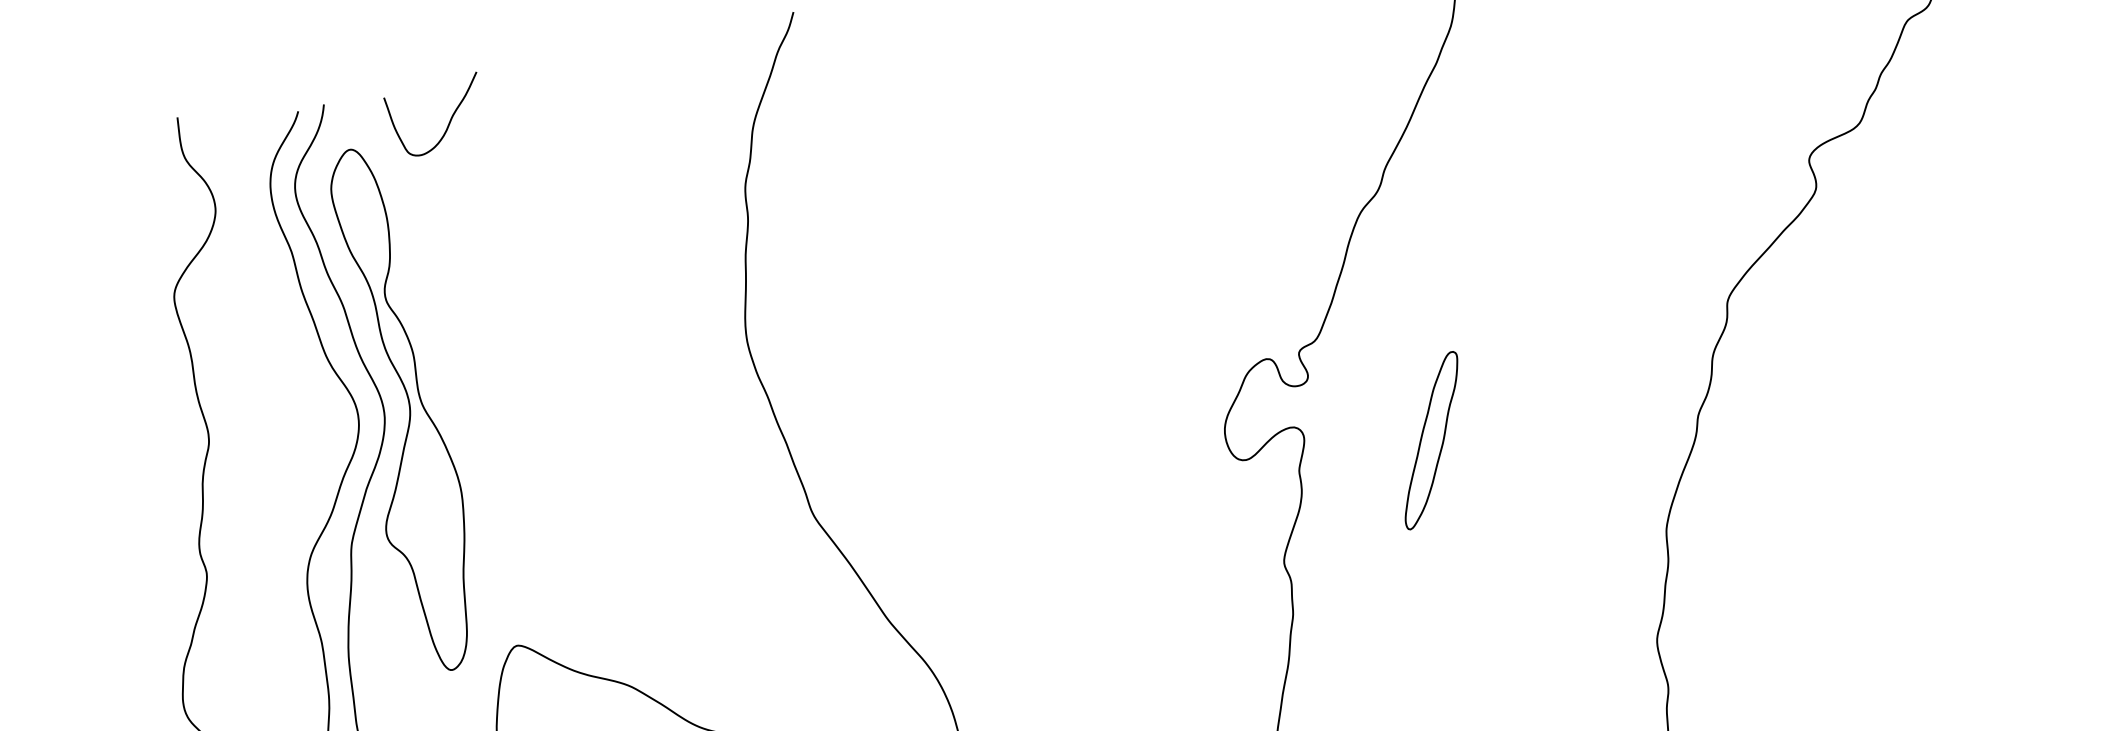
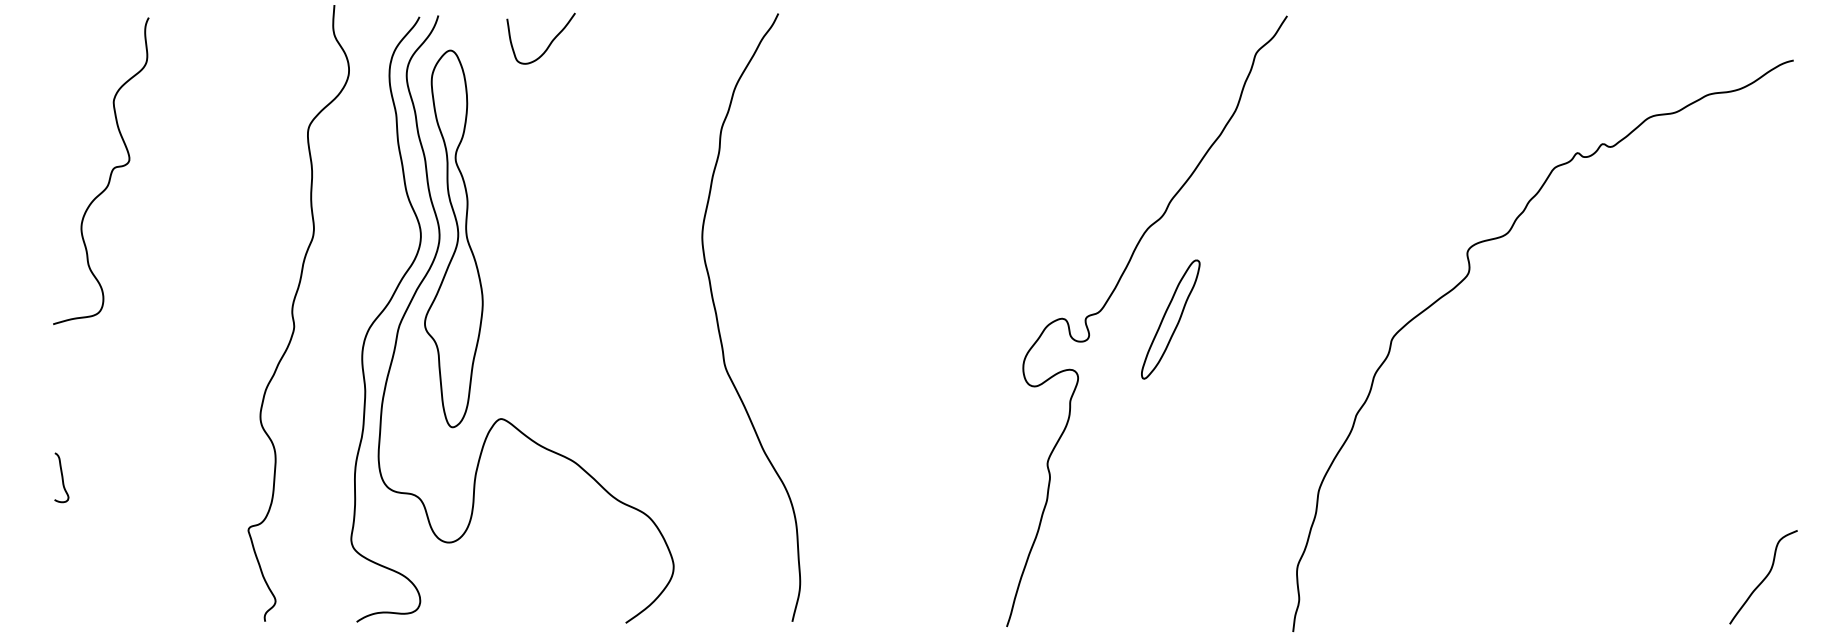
curve: (448, 120) -> (549, 43), moved
part: (1431, 440) -> (1170, 319), moved

